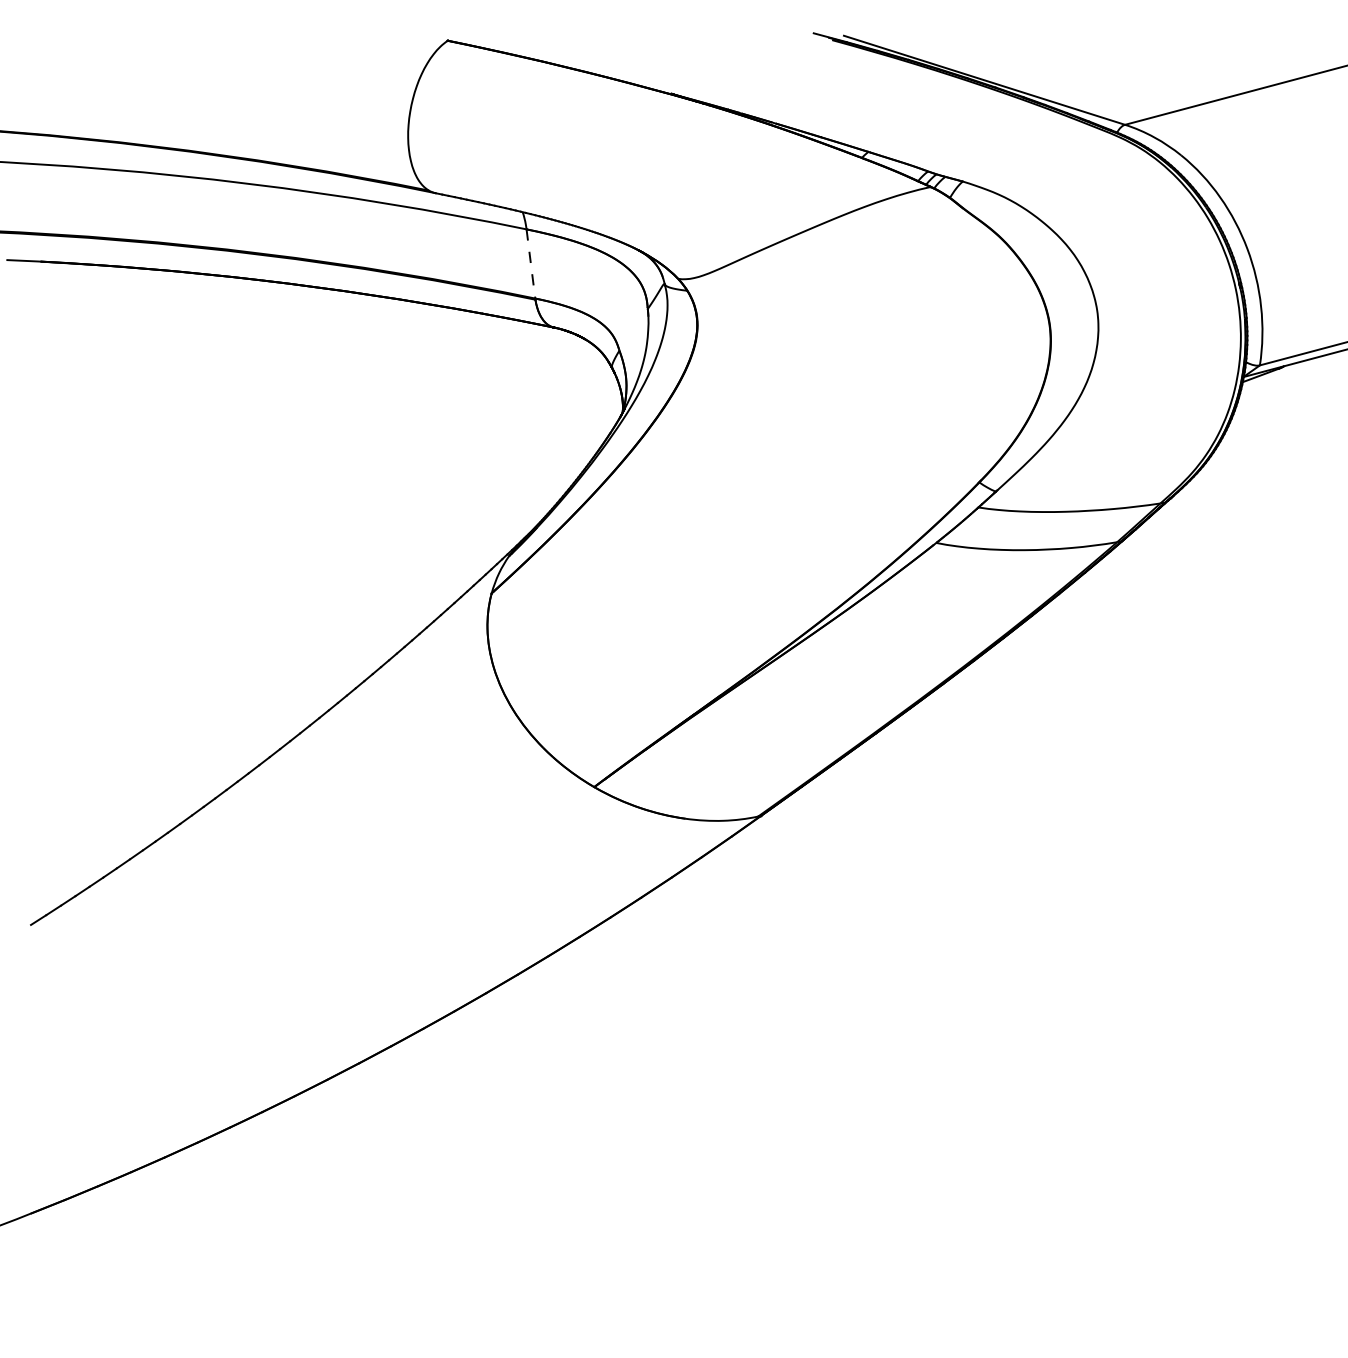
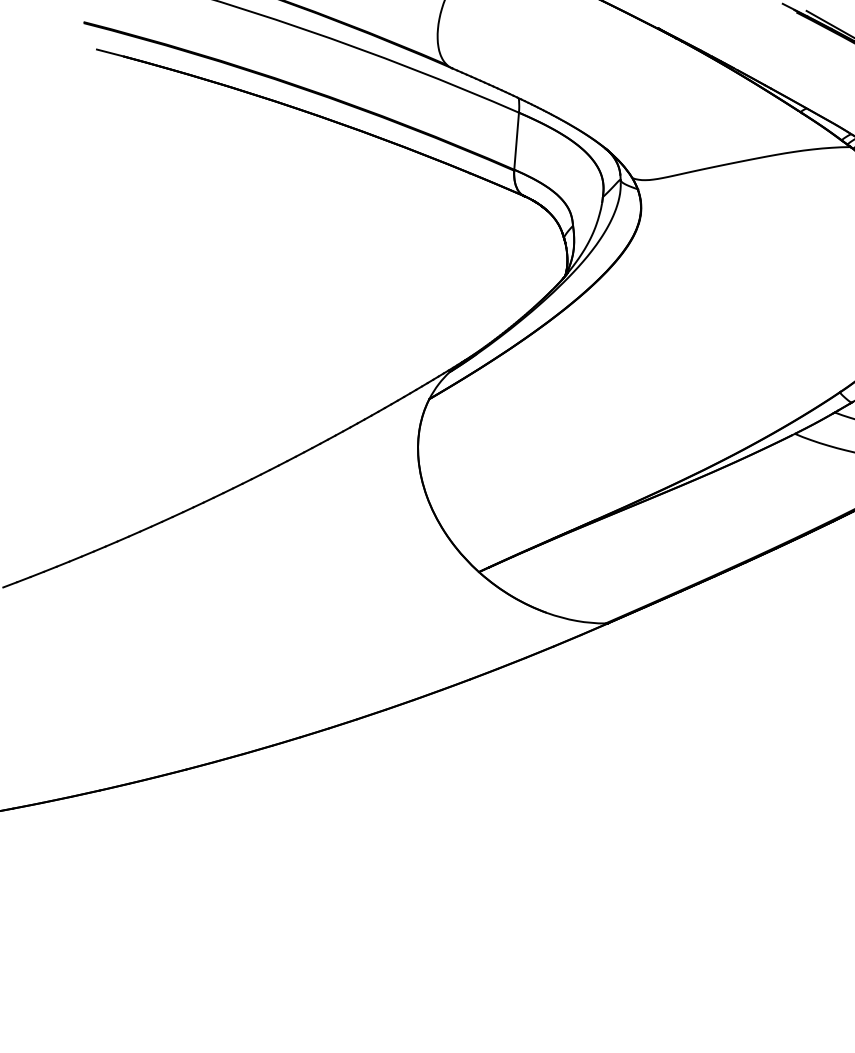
line: (530, 263) -> (516, 140), dashed -> solid

